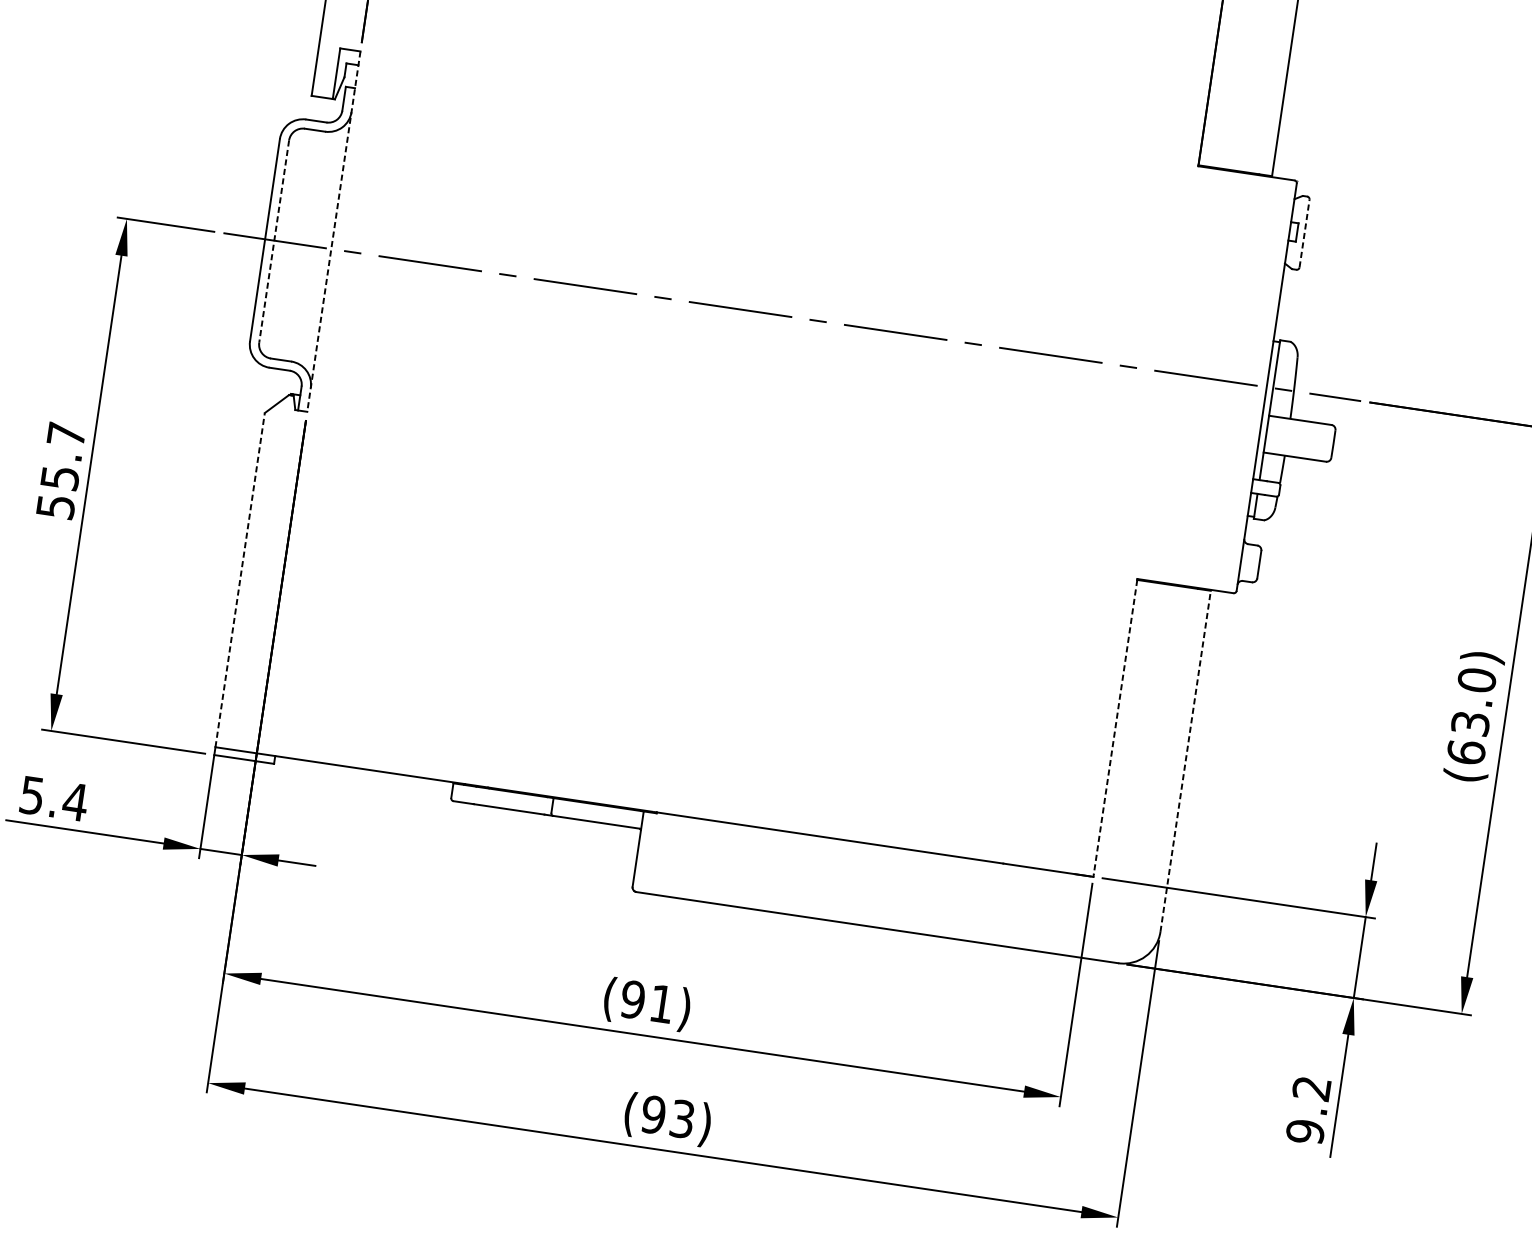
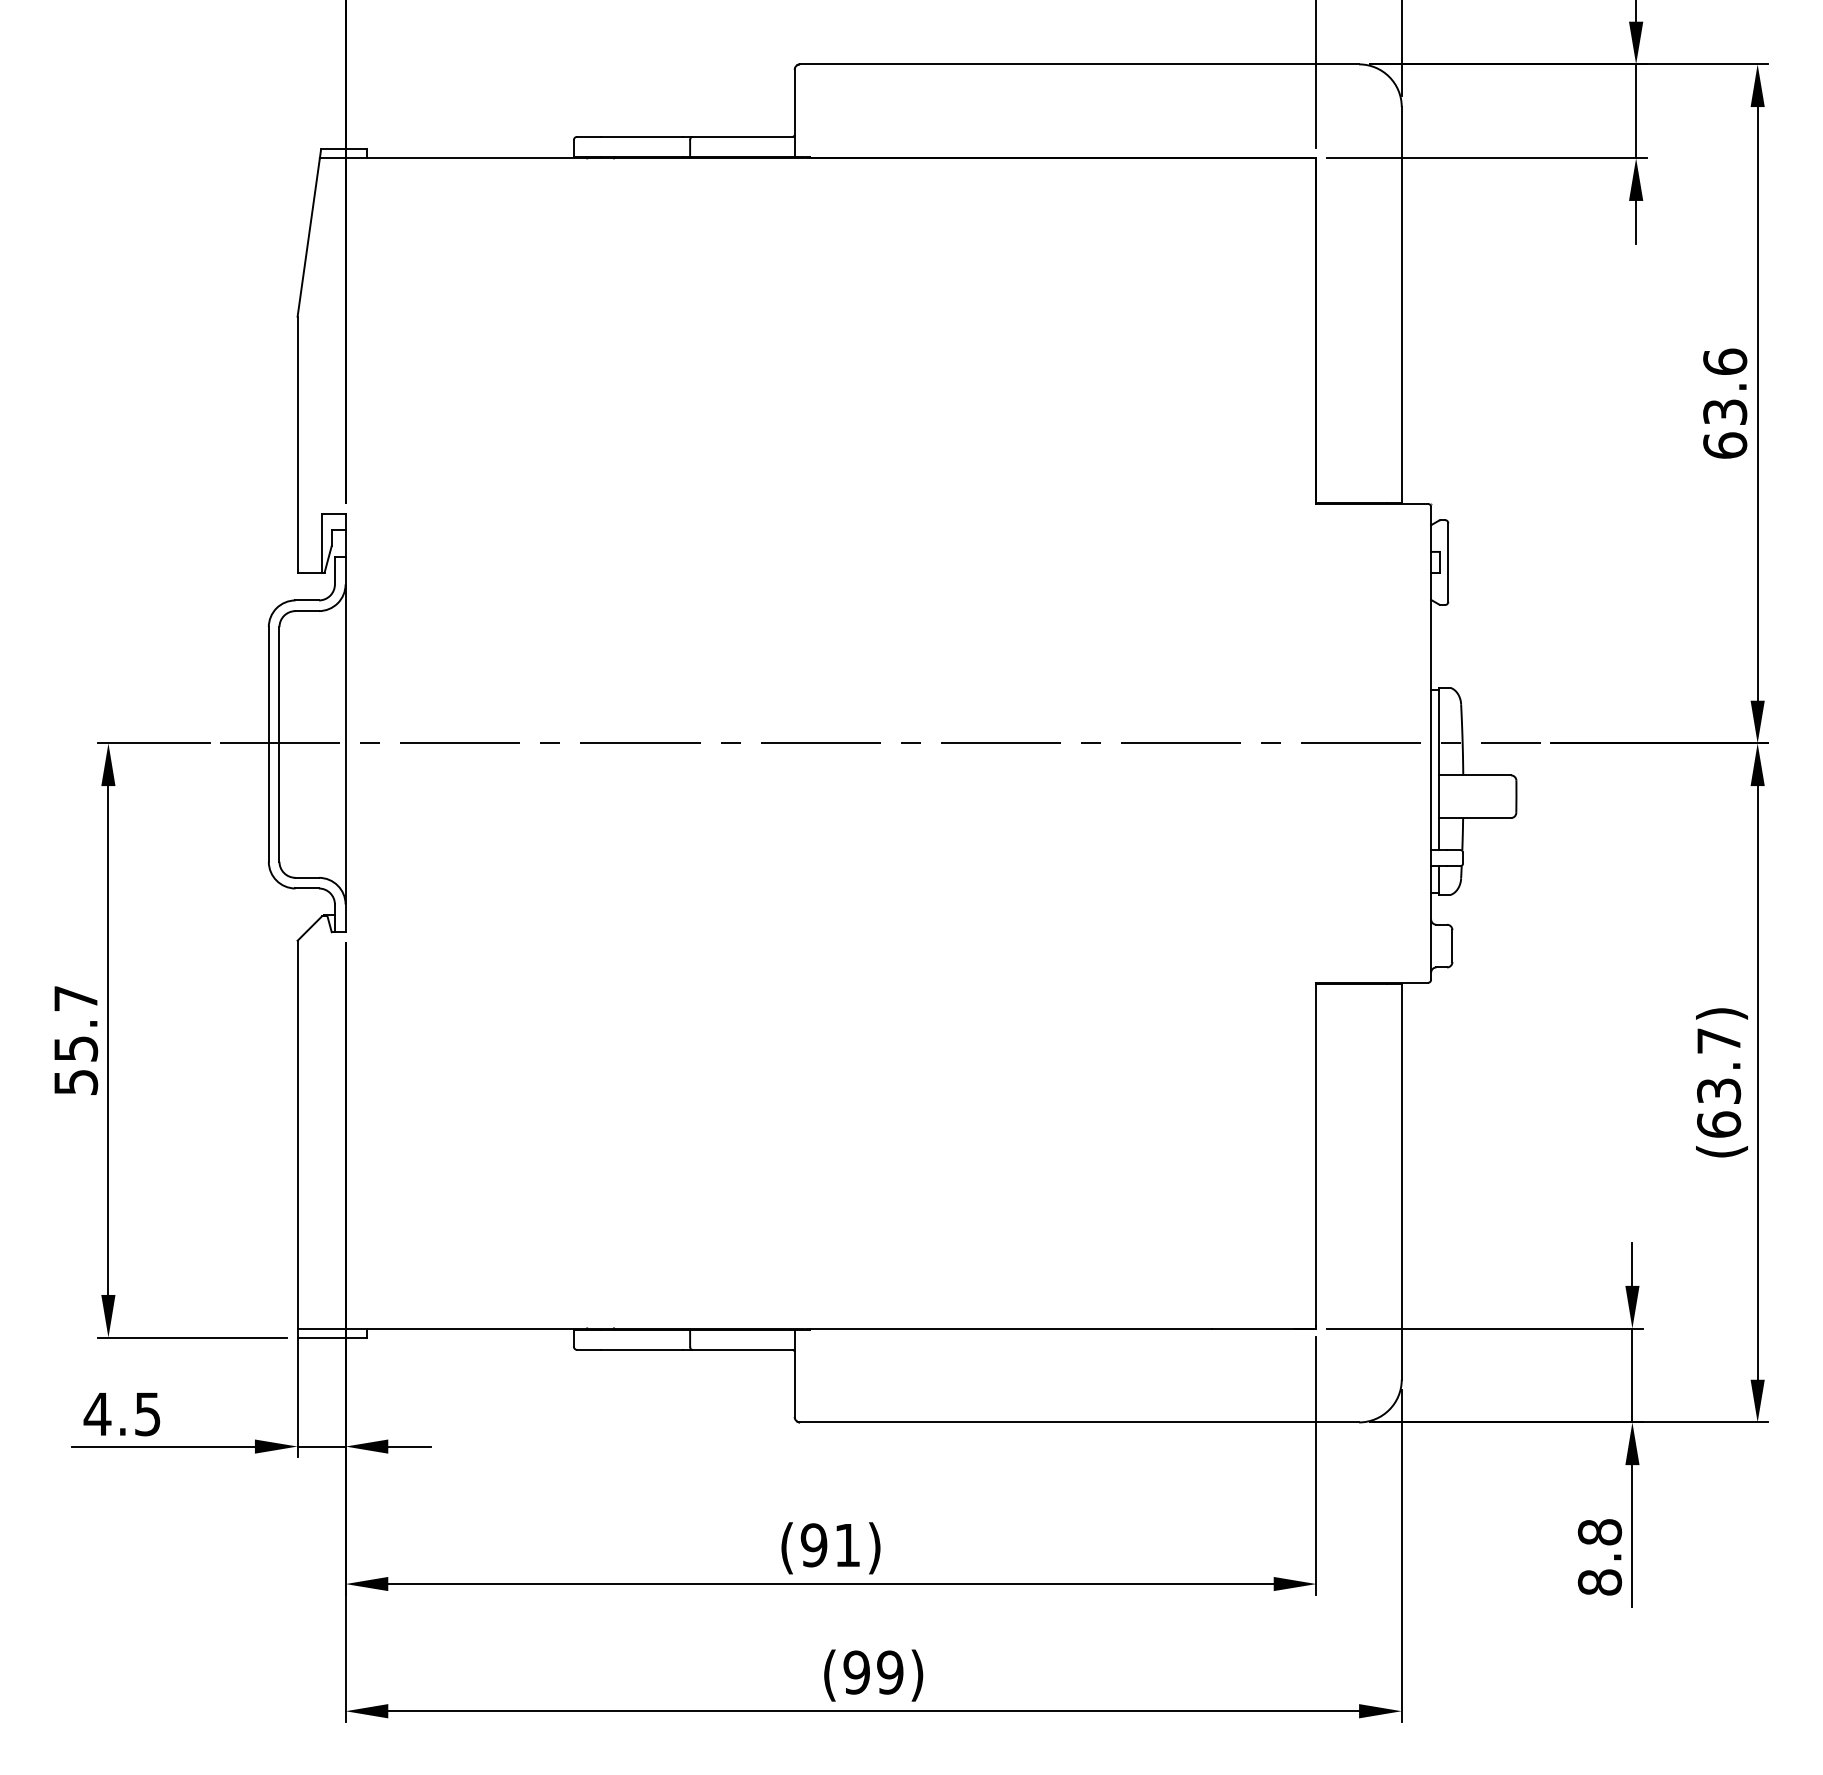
line: (333, 231) -> (345, 723), dashed -> solid
line: (1304, 233) -> (1448, 562), dashed -> solid
line: (274, 241) -> (279, 744), dashed -> solid
line: (240, 580) -> (297, 1134), dashed -> solid
text: (1477, 679) -> (1719, 1040), (63.0) -> (63.7)
line: (1115, 726) -> (1316, 1154), dashed -> solid
line: (1185, 760) -> (1401, 1181), dashed -> solid
text: (53, 799) -> (122, 1414), 5.4 -> 4.5
text: (1308, 1110) -> (1599, 1557), 9.2 -> 8.8
text: (682, 1119) -> (890, 1672), (93) -> (99)

